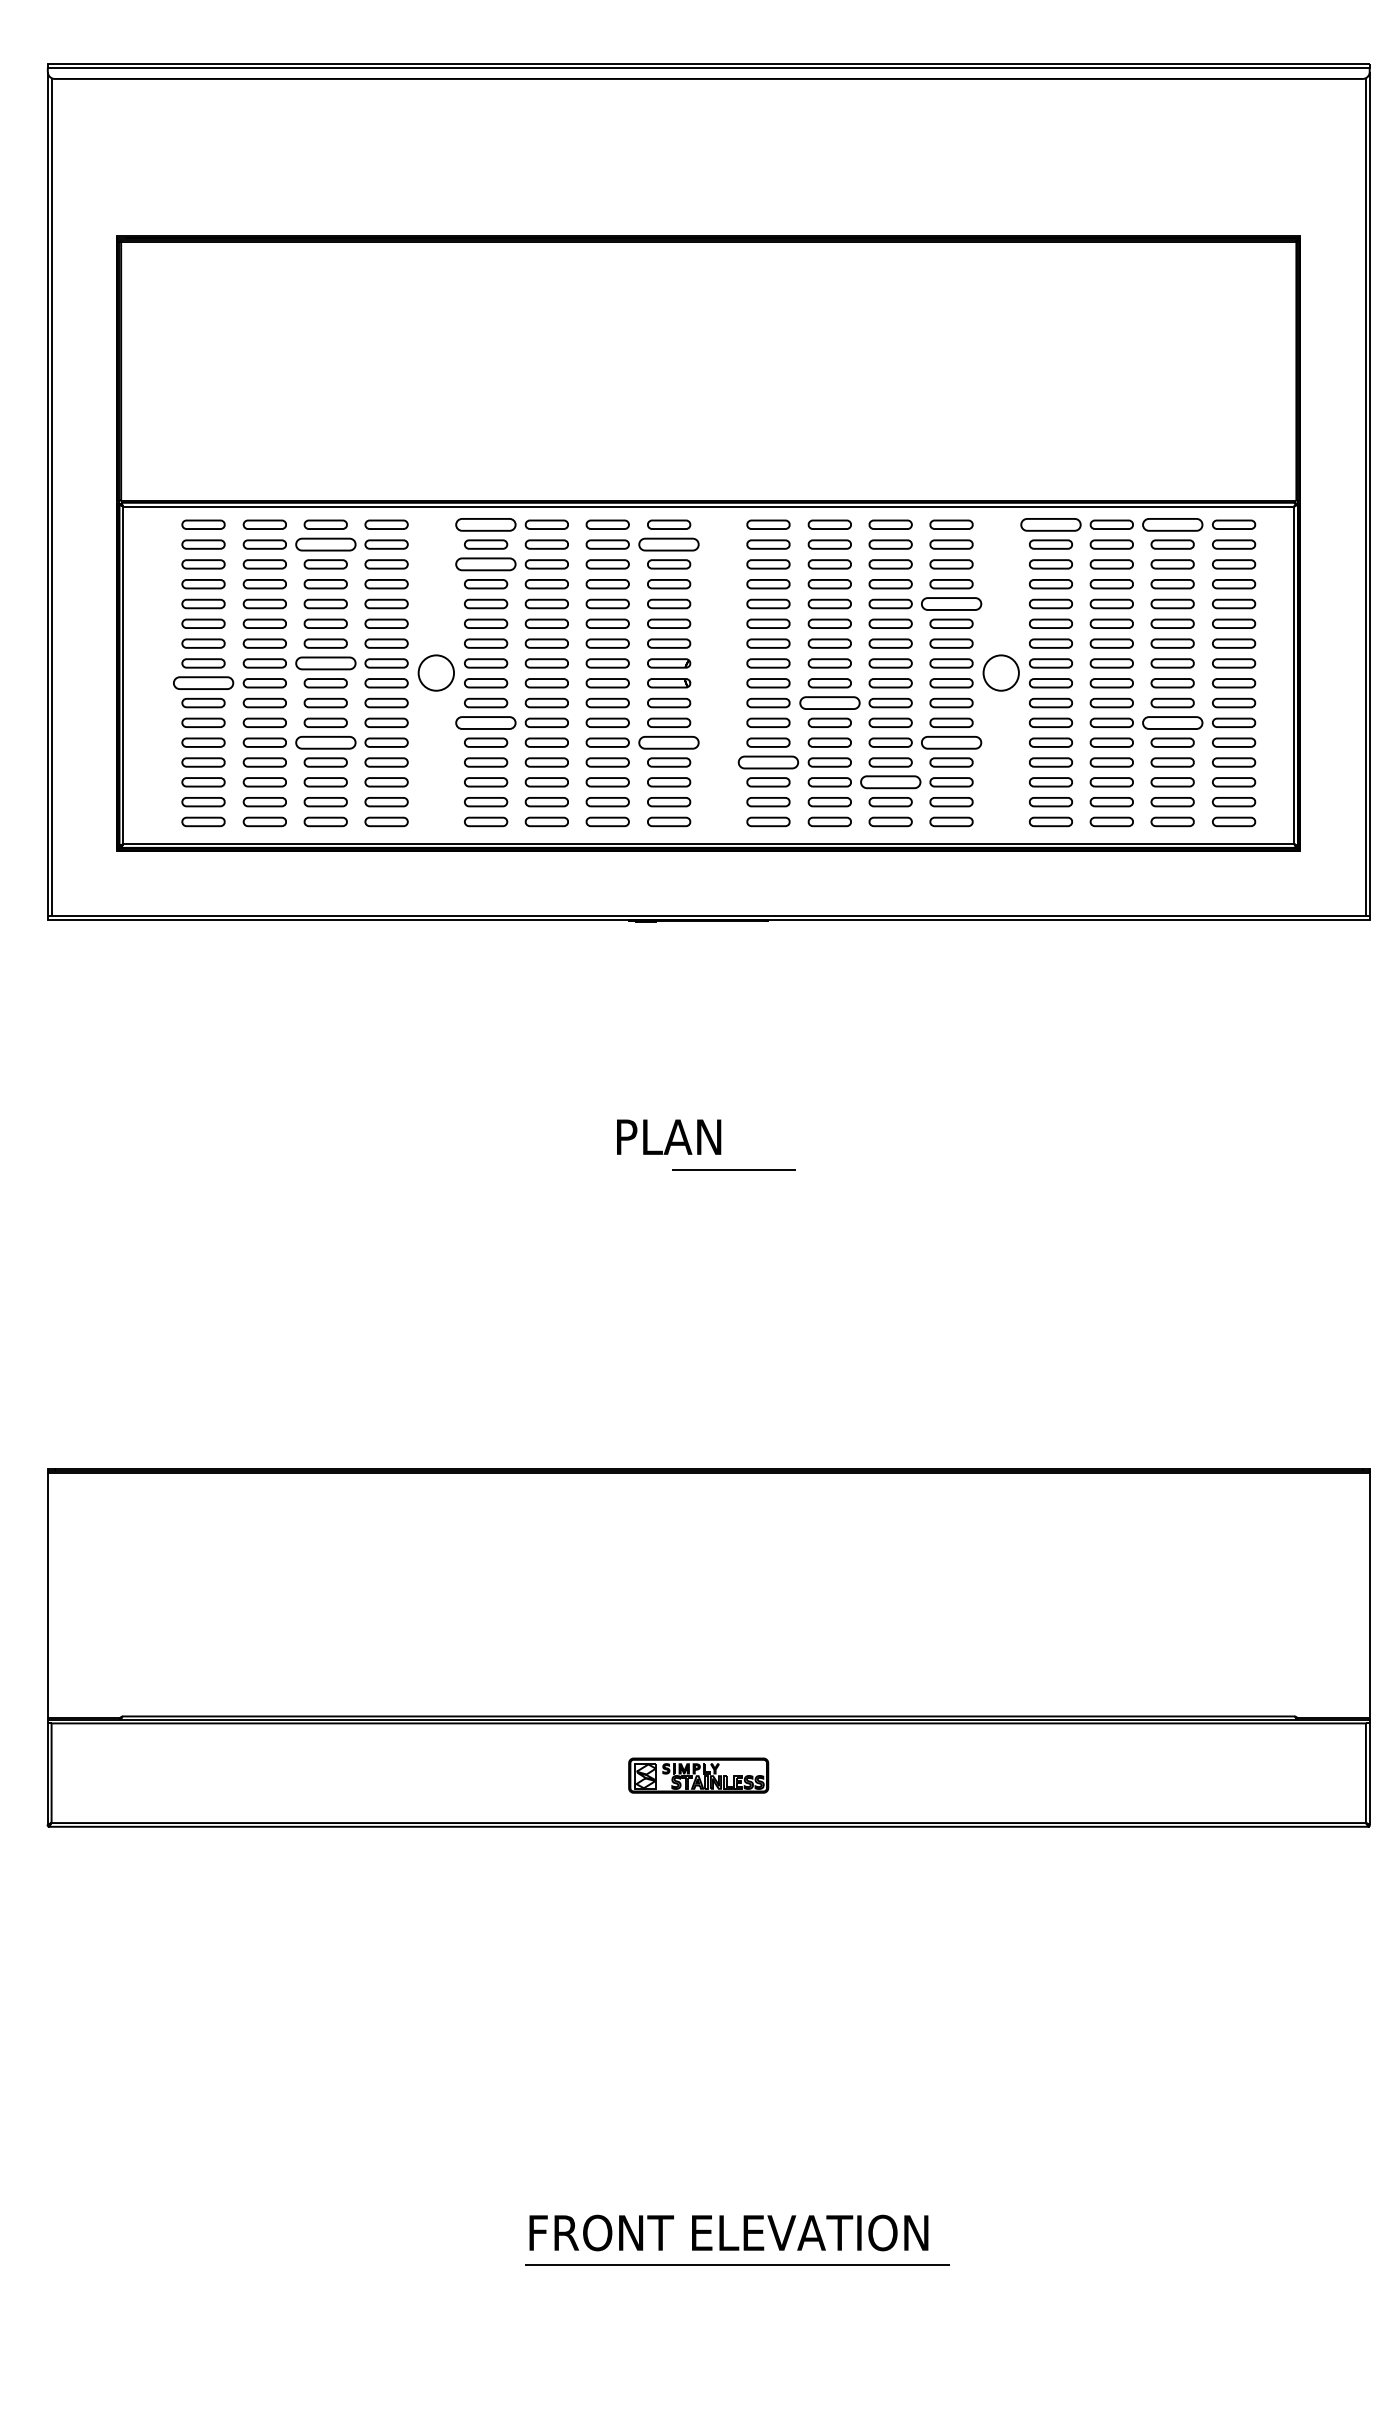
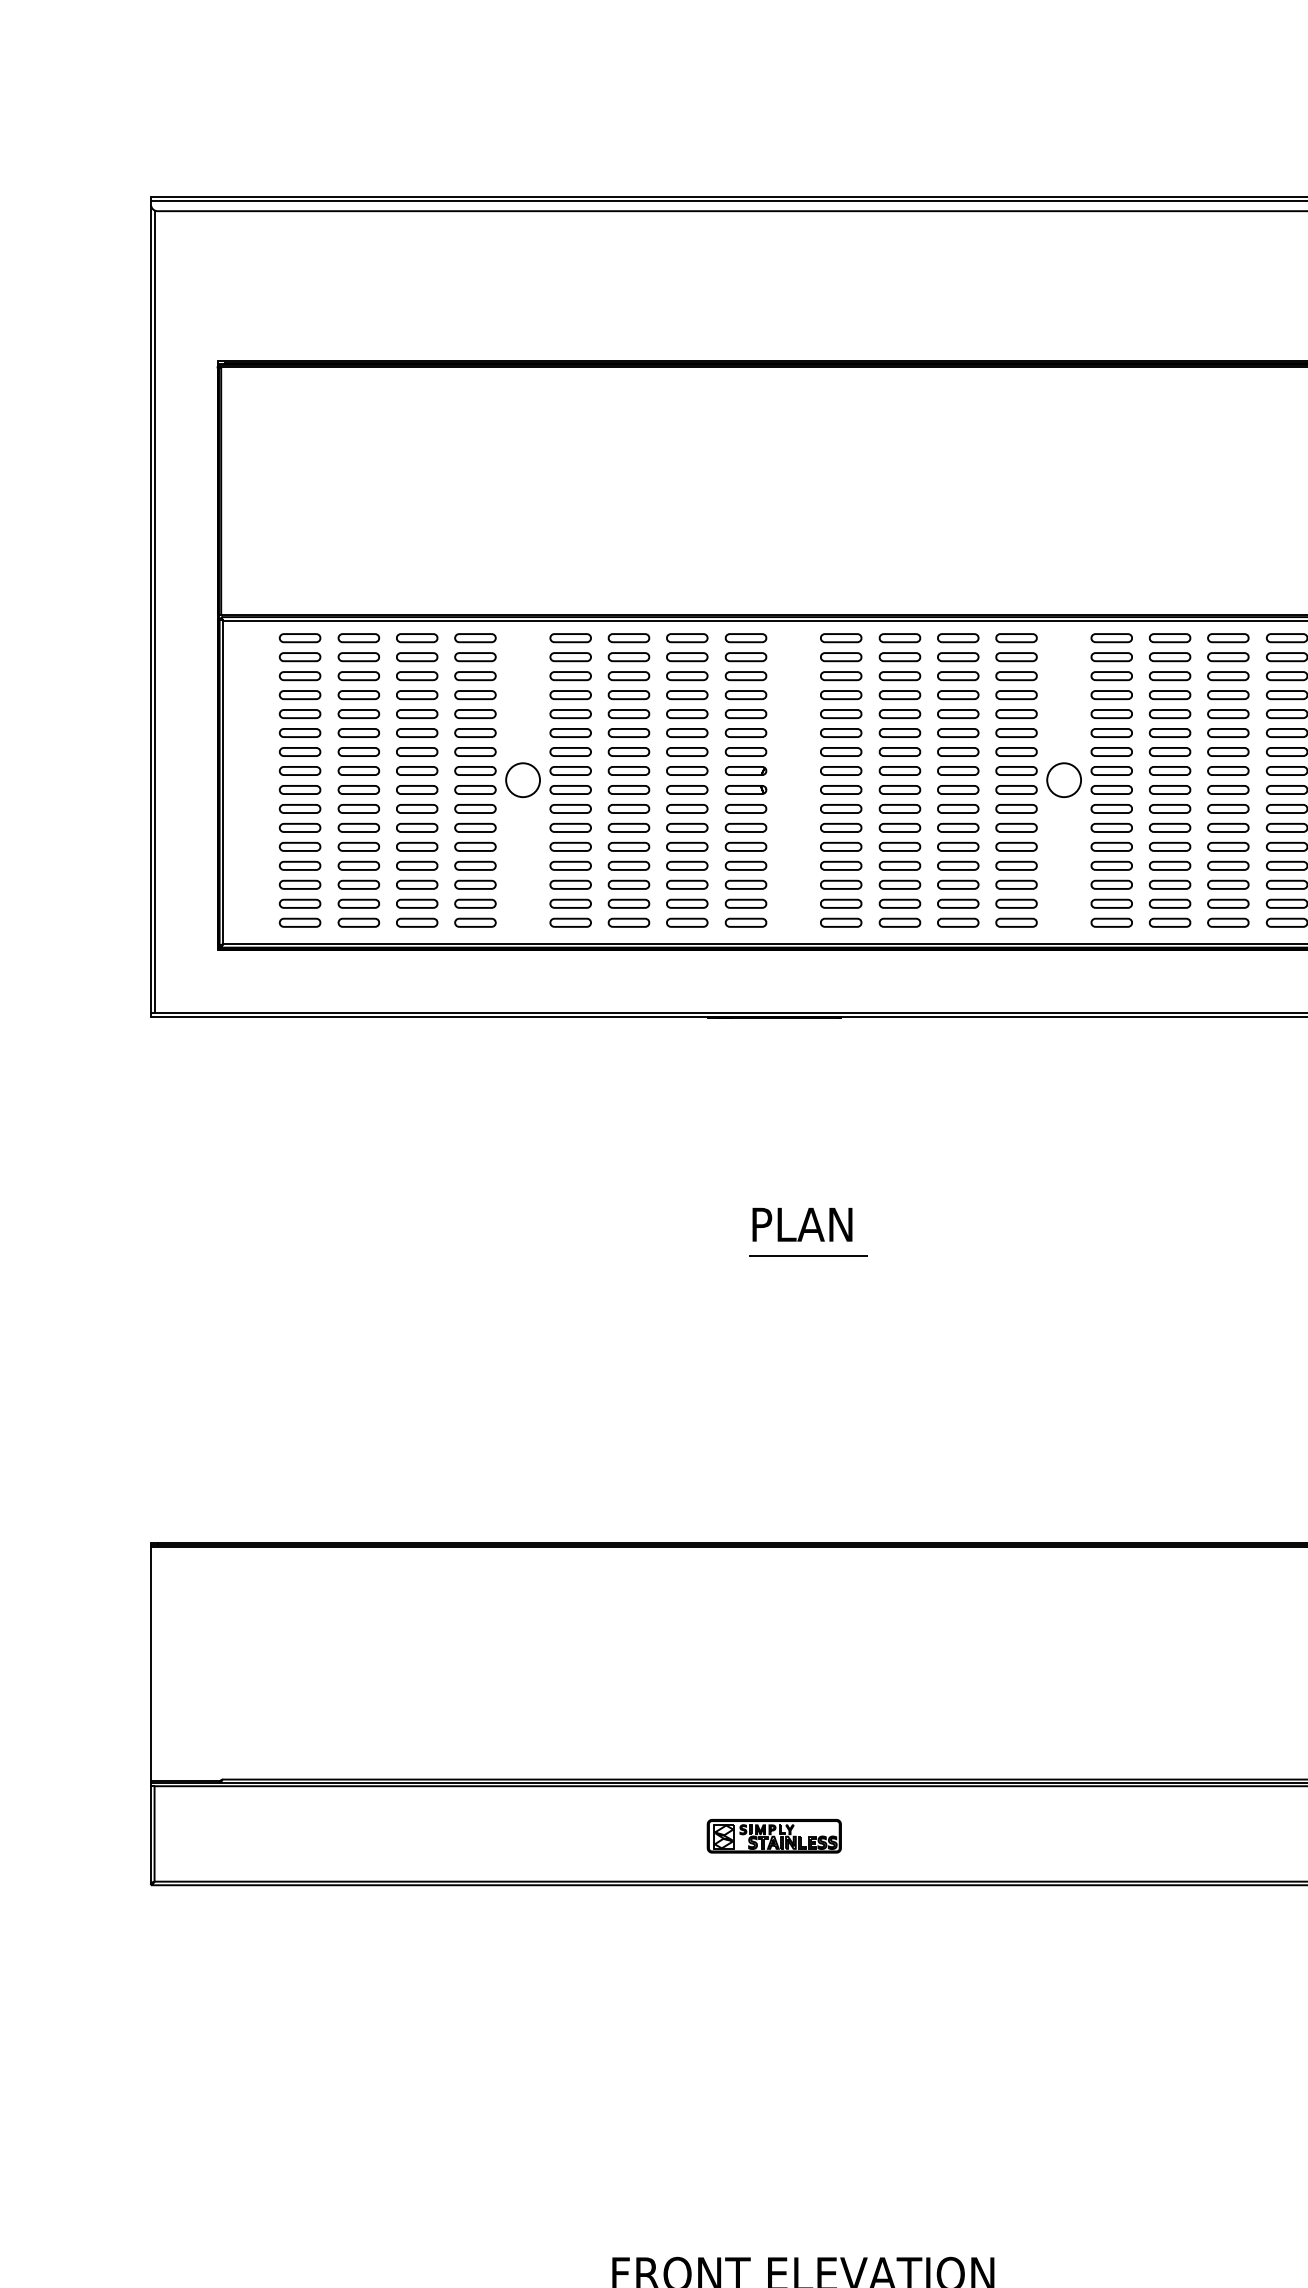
part: (486, 524) -> (571, 637), size x0.71
part: (1050, 524) -> (1111, 637), size x0.71
part: (1172, 524) -> (1228, 637), size x0.71
part: (325, 544) -> (416, 657), size x0.71
part: (669, 544) -> (746, 657), size x0.71
part: (486, 564) -> (571, 676), size x0.71
part: (951, 603) -> (1016, 713), size x0.71
part: (325, 663) -> (416, 771), size x0.71
part: (203, 683) -> (300, 790), size x0.71
part: (829, 702) -> (899, 808), size x0.71
part: (486, 722) -> (571, 827), size x0.71
part: (1172, 722) -> (1228, 827), size x0.71
part: (325, 742) -> (416, 846), size x0.71
part: (669, 742) -> (746, 846), size x0.71
part: (951, 742) -> (1016, 846), size x0.71
part: (768, 762) -> (841, 865), size x0.71
part: (890, 782) -> (958, 885), size x0.71
text: (669, 1136) -> (802, 1224), moved

